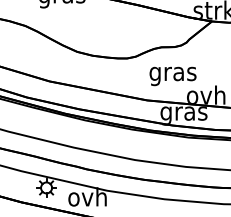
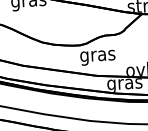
text: (172, 76) -> (97, 57), moved

